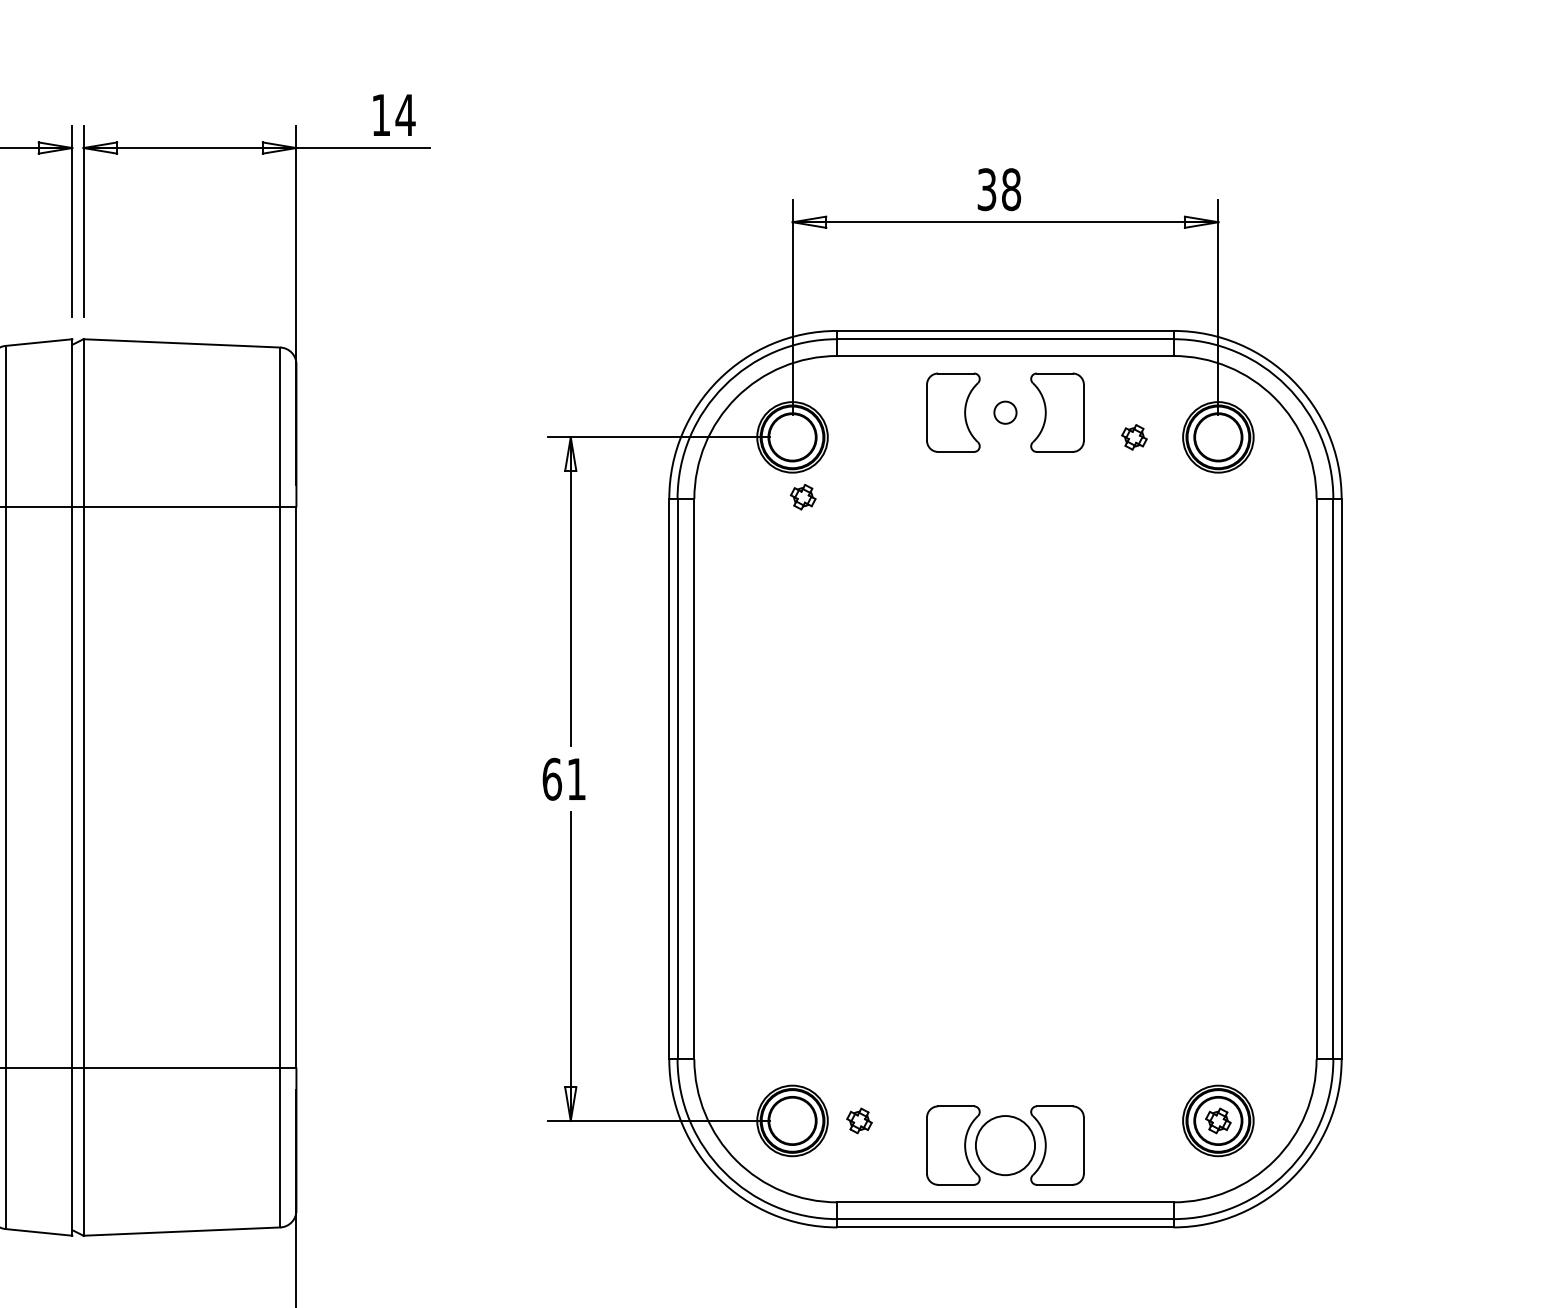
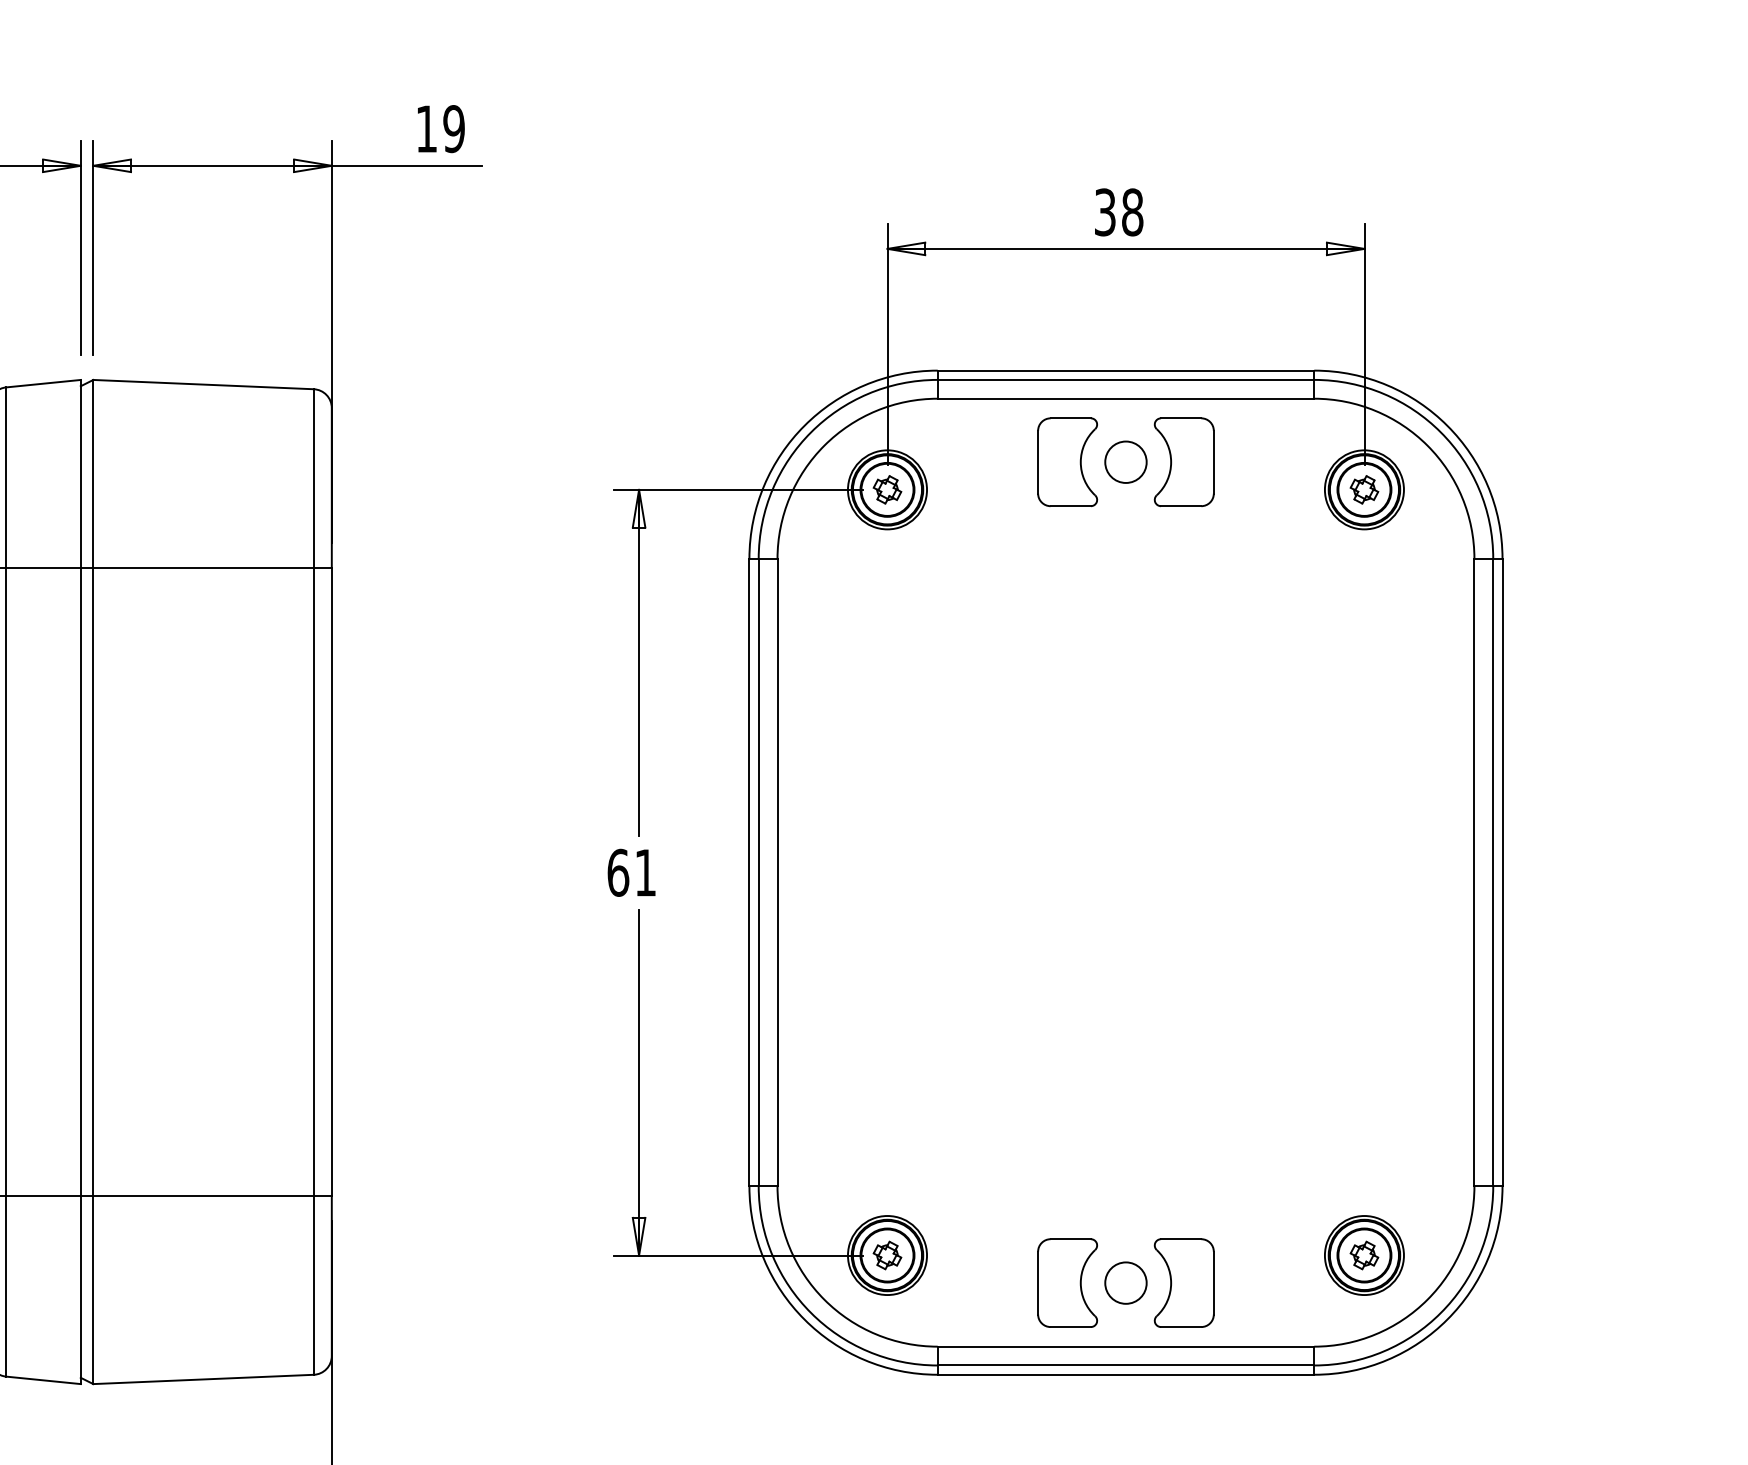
text: (405, 115) -> (453, 129), 14 -> 19
circle: (1005, 412) -> (1125, 461), size x1.67
part: (1134, 437) -> (1364, 489), moved
part: (803, 496) -> (887, 489), moved
part: (859, 1120) -> (887, 1255), moved
circle: (1005, 1145) -> (1125, 1282), size x0.62

